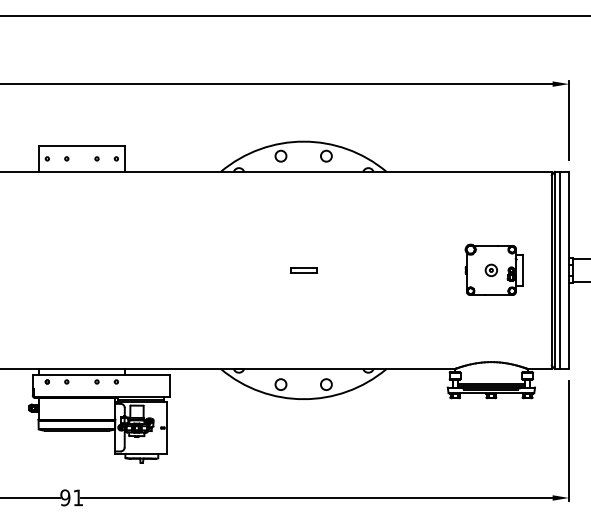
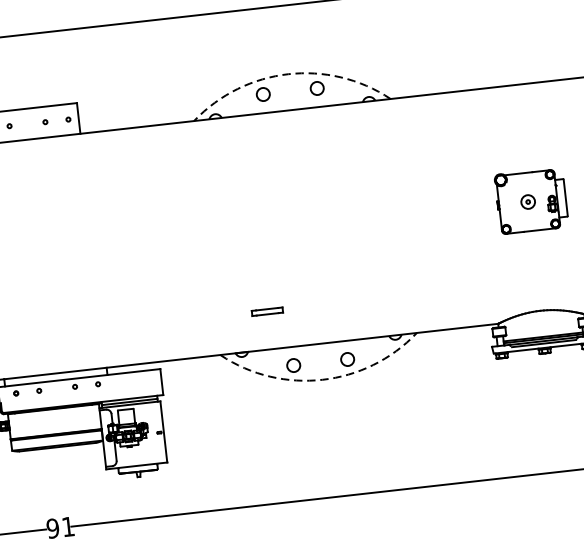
arc: (303, 141) -> (288, 74), solid -> dashed
part: (303, 270) -> (266, 311), moved
arc: (303, 399) -> (322, 380), solid -> dashed

